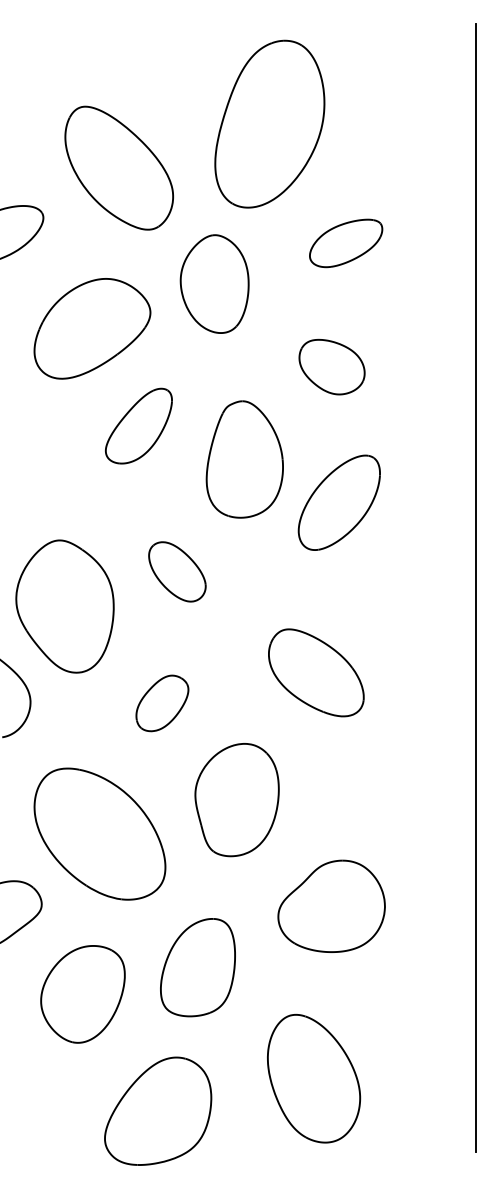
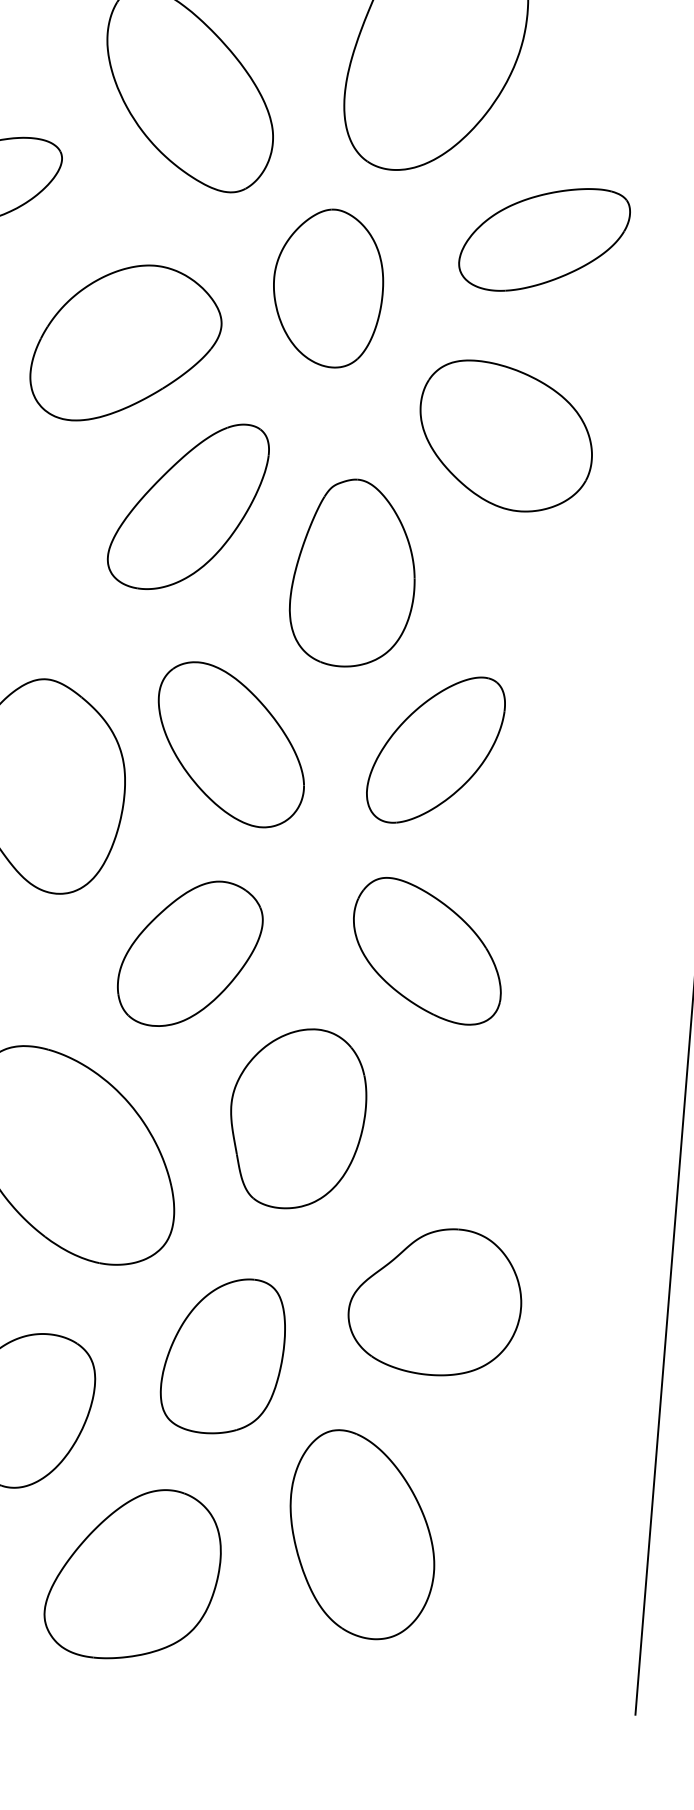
part: (345, 243) -> (543, 239), size x1.43
part: (331, 366) -> (505, 435), size x1.67
part: (138, 425) -> (187, 505), size x1.43
part: (338, 502) -> (434, 749), moved
part: (177, 571) -> (231, 744), size x1.67
part: (316, 672) -> (428, 950), moved
part: (162, 703) -> (190, 954), size x1.67
part: (197, 967) -> (222, 1355), moved
part: (314, 1078) -> (363, 1534), moved
part: (158, 1110) -> (134, 1572), moved

